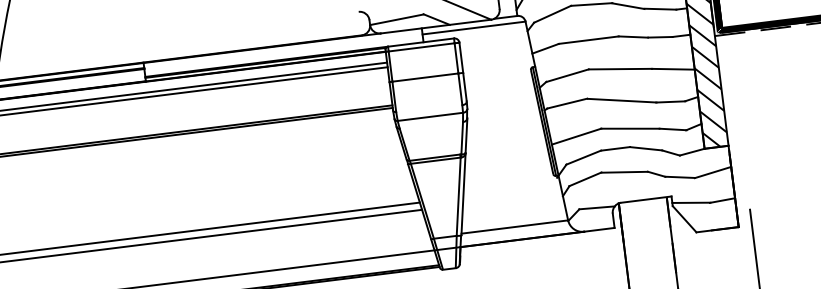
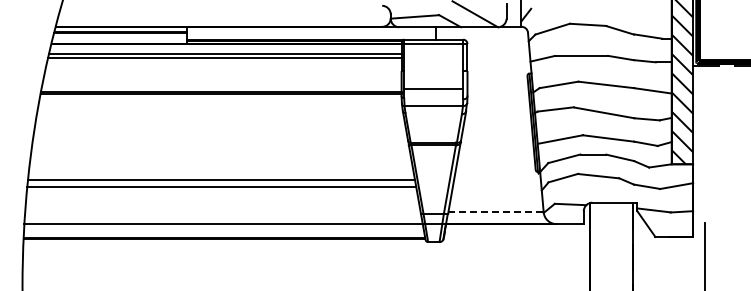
line: (473, 27) -> (481, 32), removed
line: (425, 77) -> (433, 88), moved
line: (515, 227) -> (496, 212), solid -> dashed

